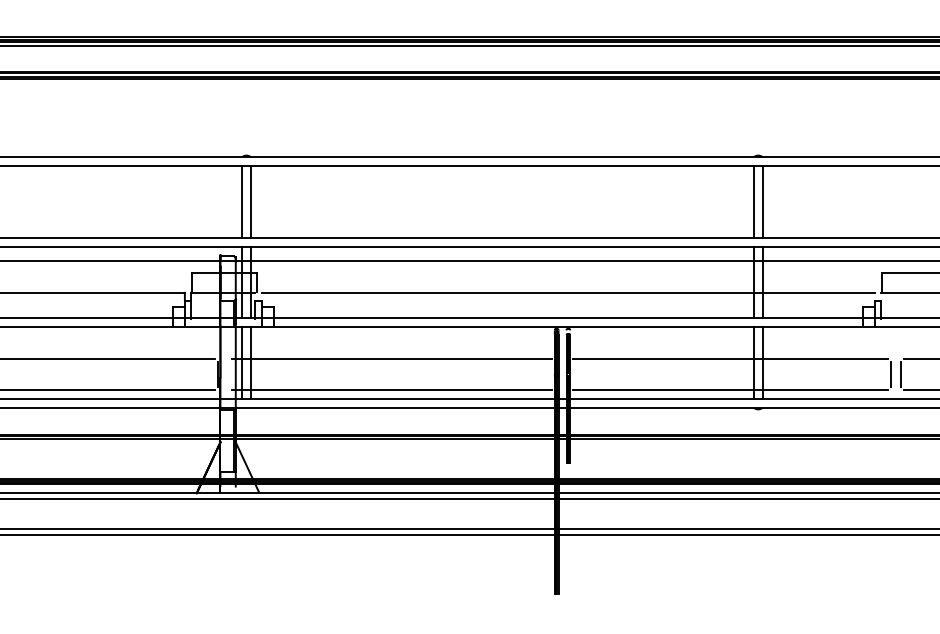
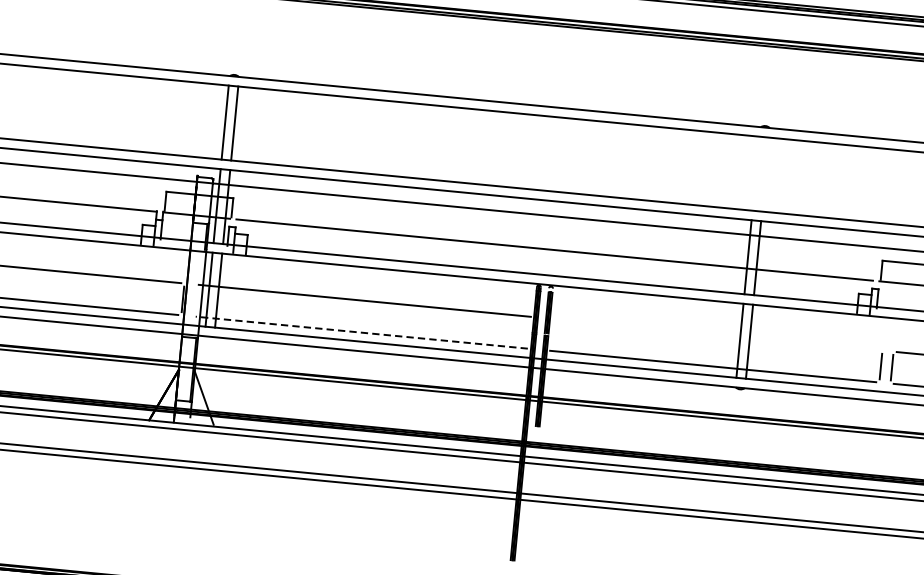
line: (753, 201) -> (755, 173), removed
line: (762, 201) -> (765, 174), removed
line: (730, 359) -> (716, 334), removed
line: (391, 390) -> (361, 333), solid -> dashed

